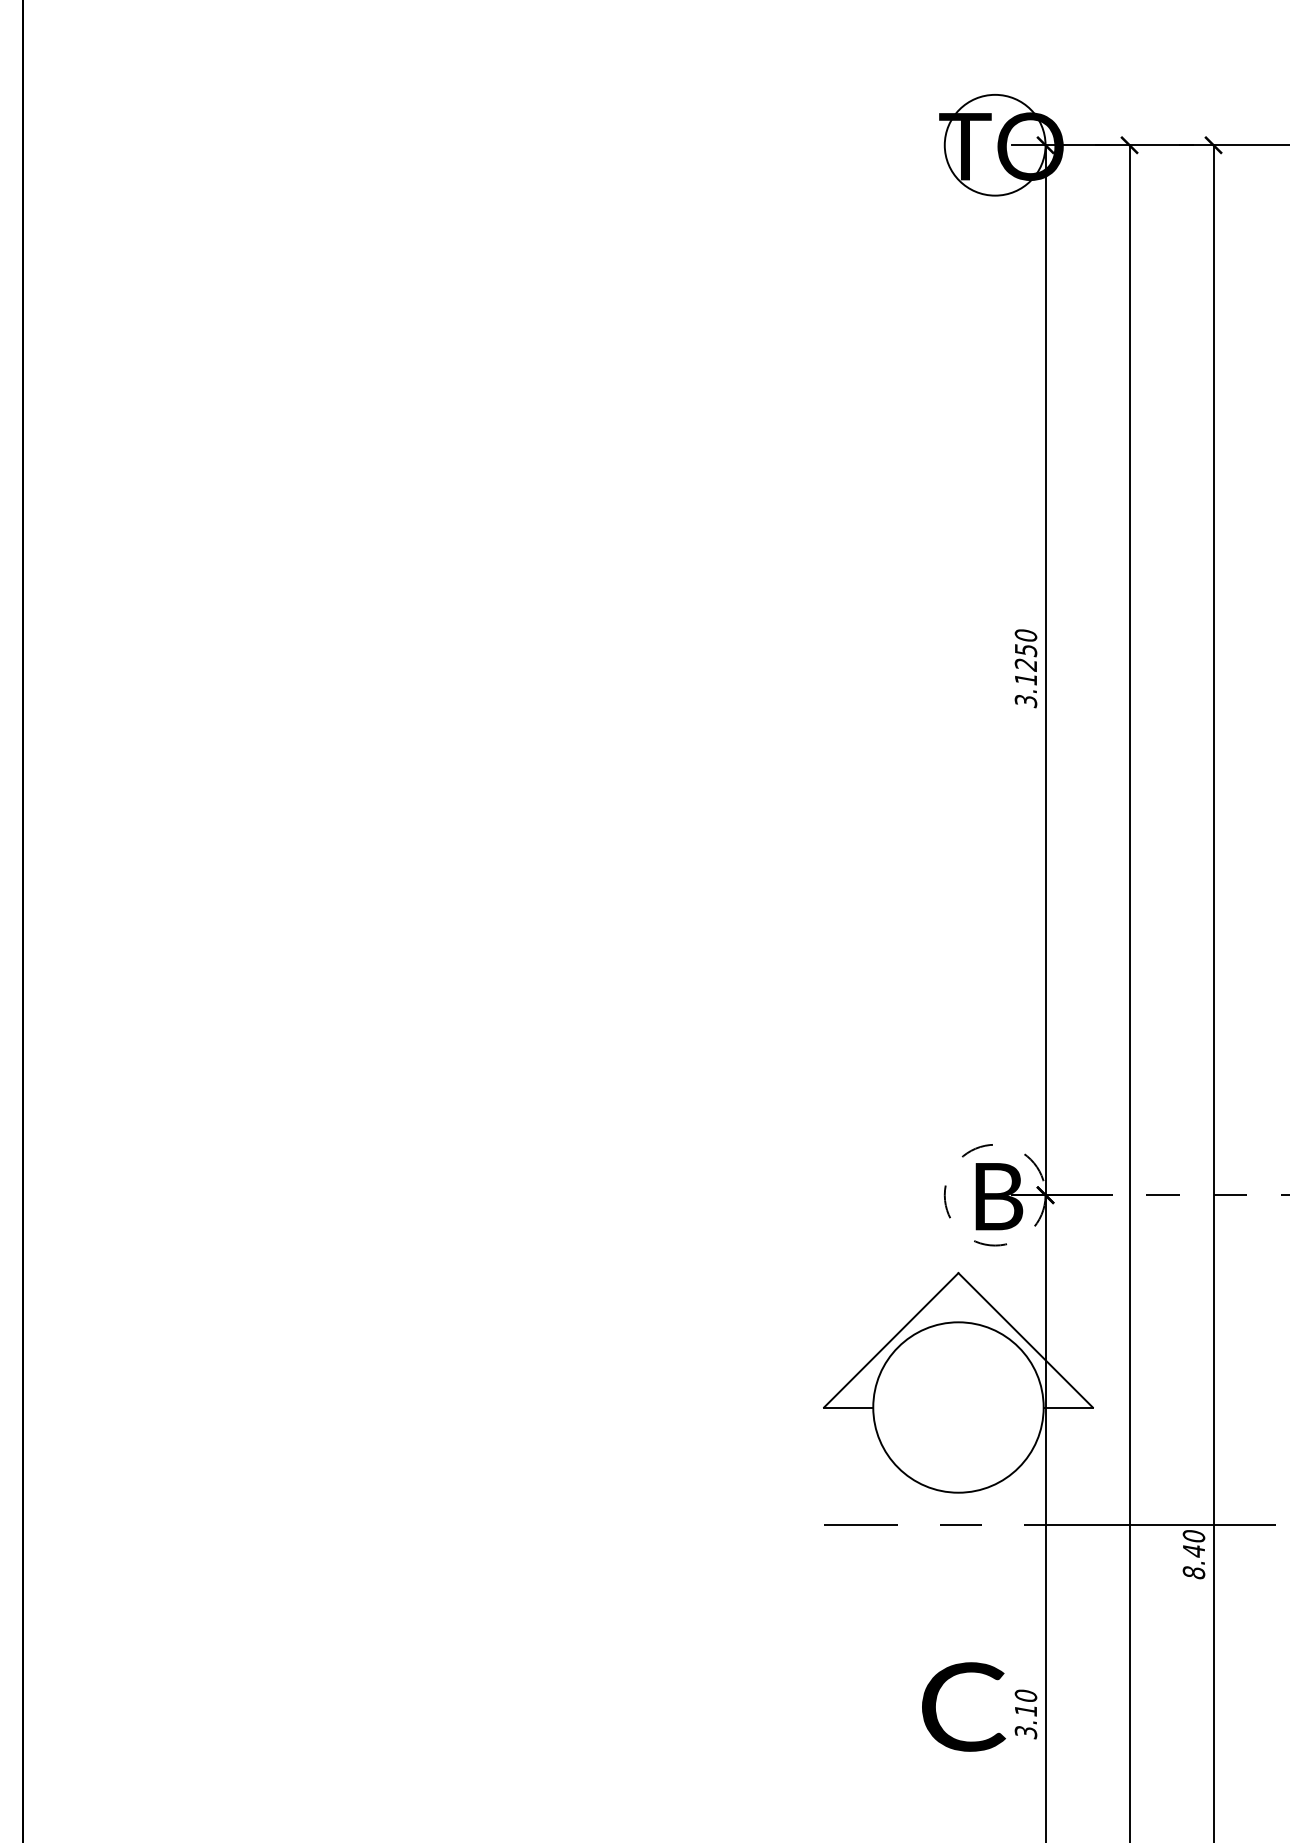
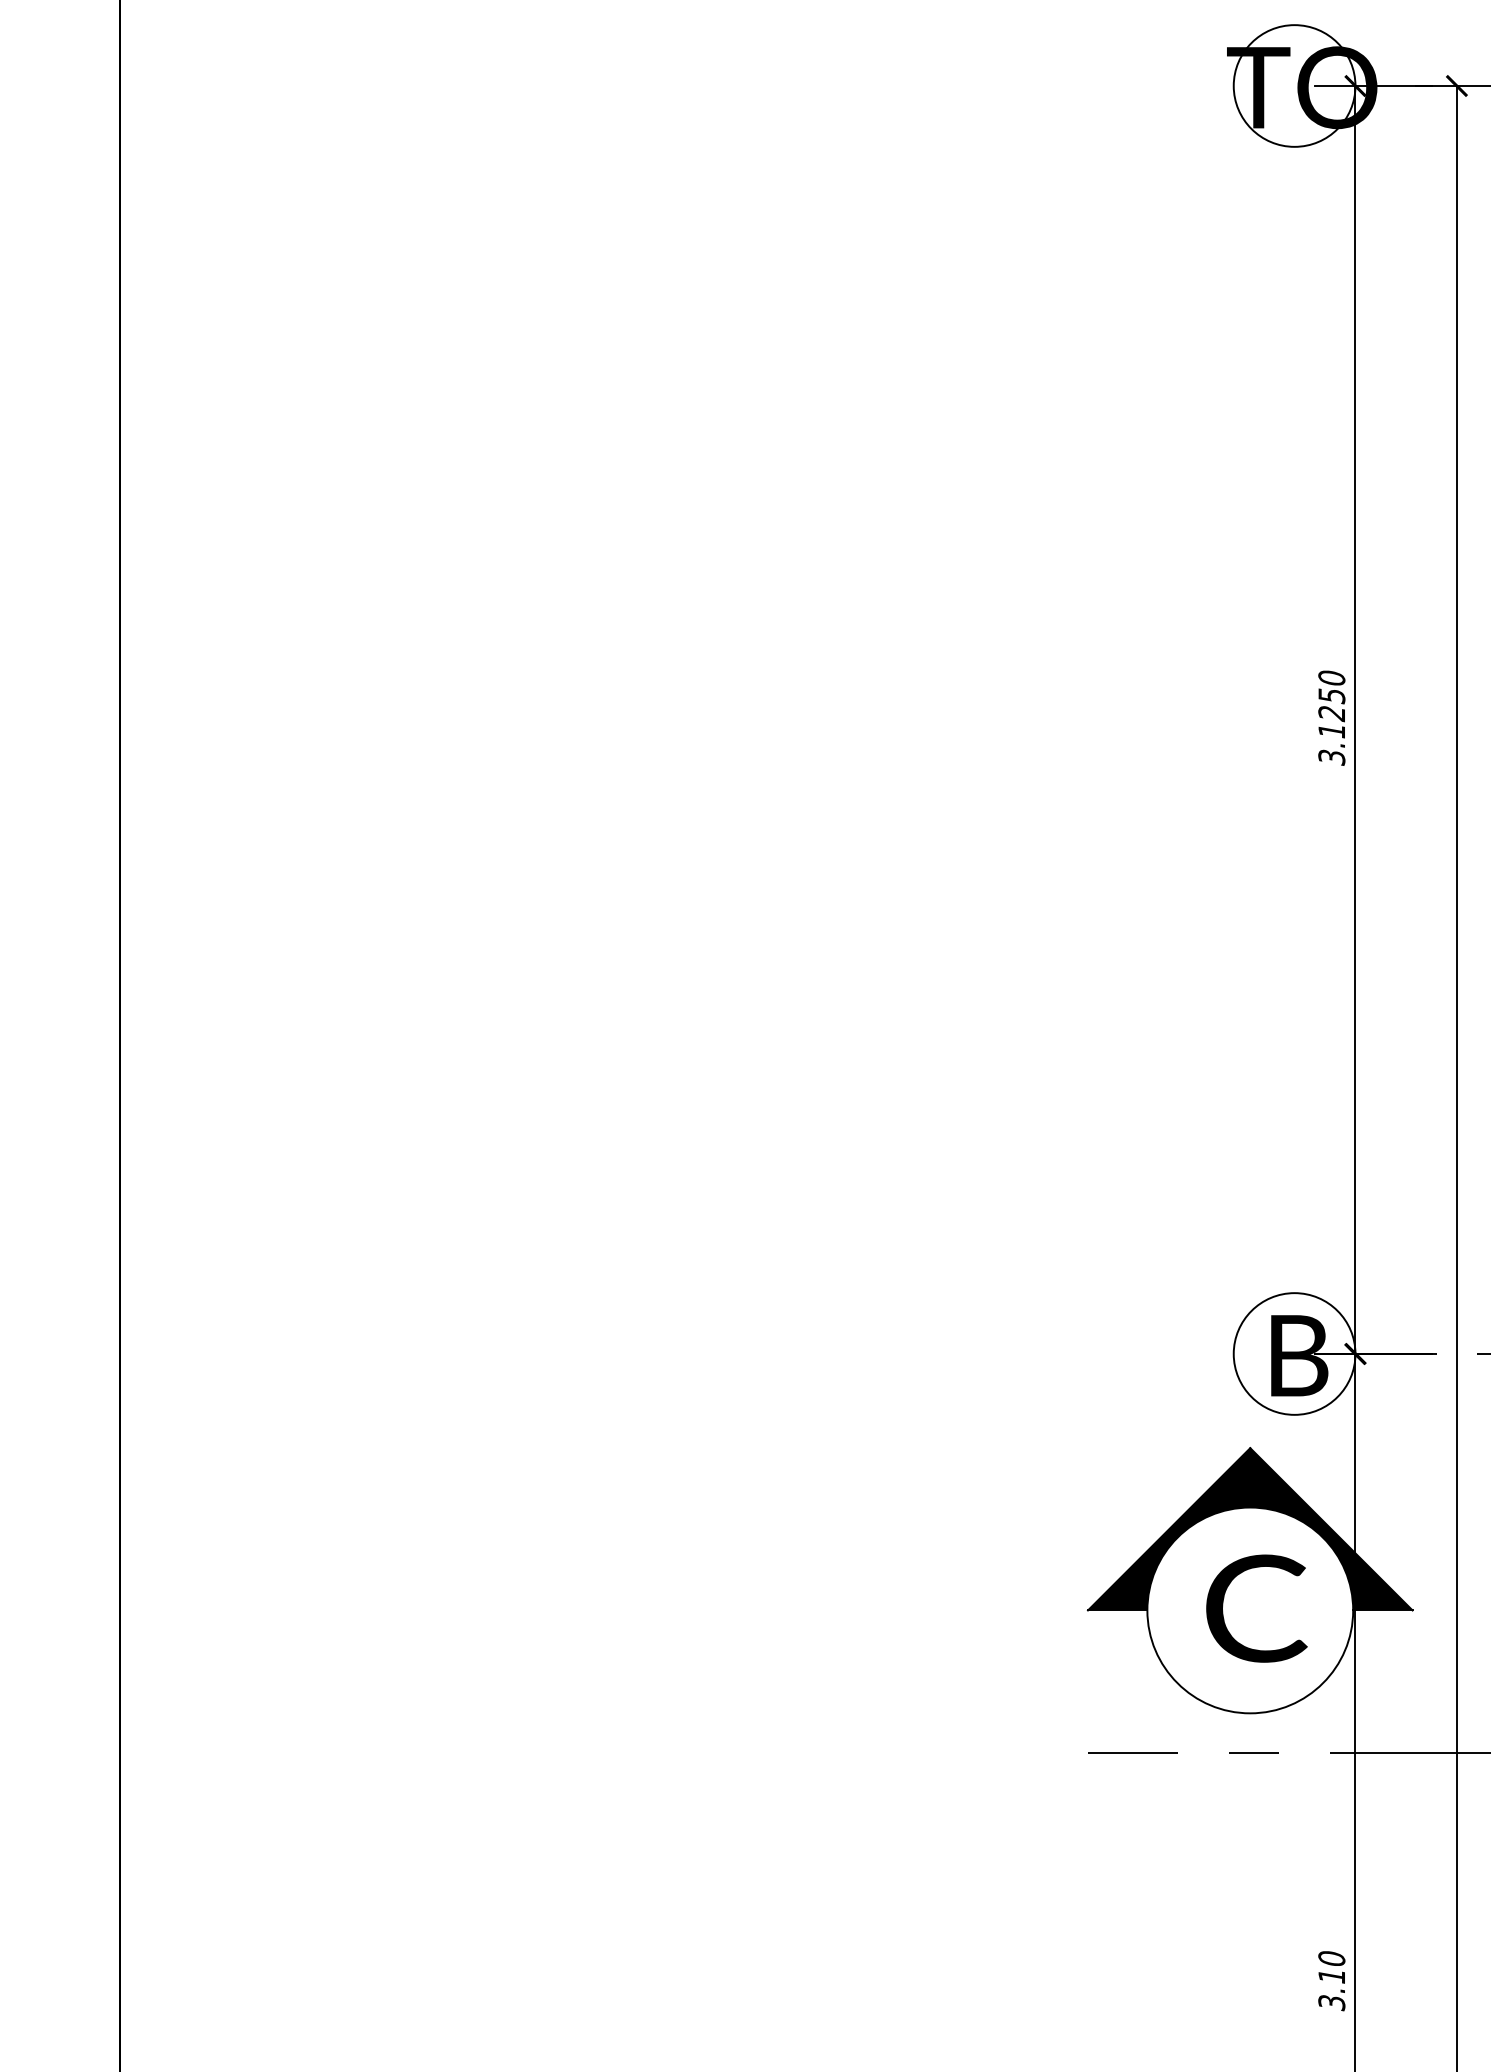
circle: (994, 1194) -> (1293, 1353), dashed -> solid
fill: (958, 1340) -> (1250, 1529), added
text: (963, 1706) -> (1256, 1608), moved

